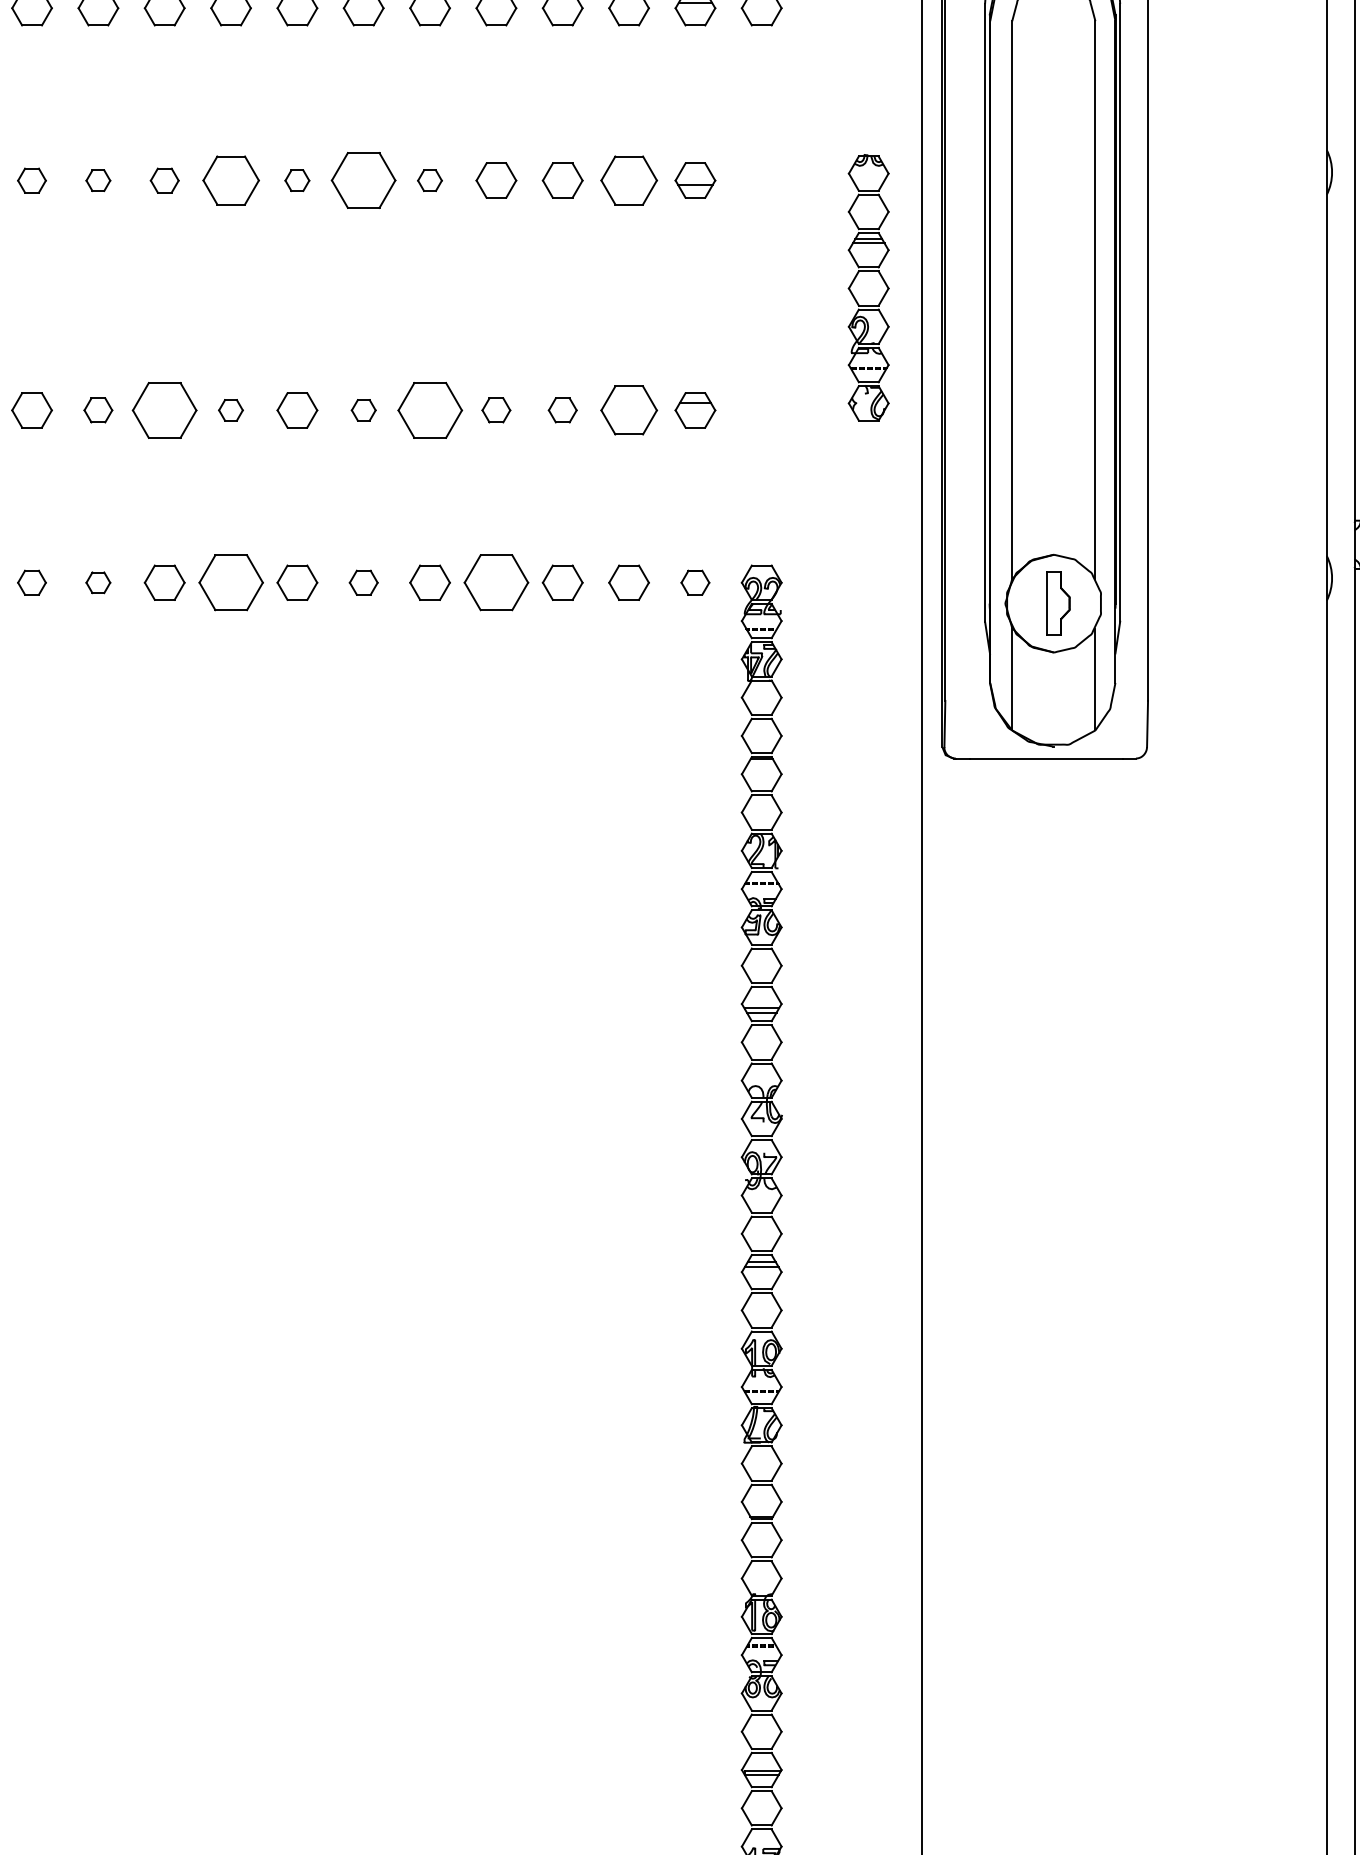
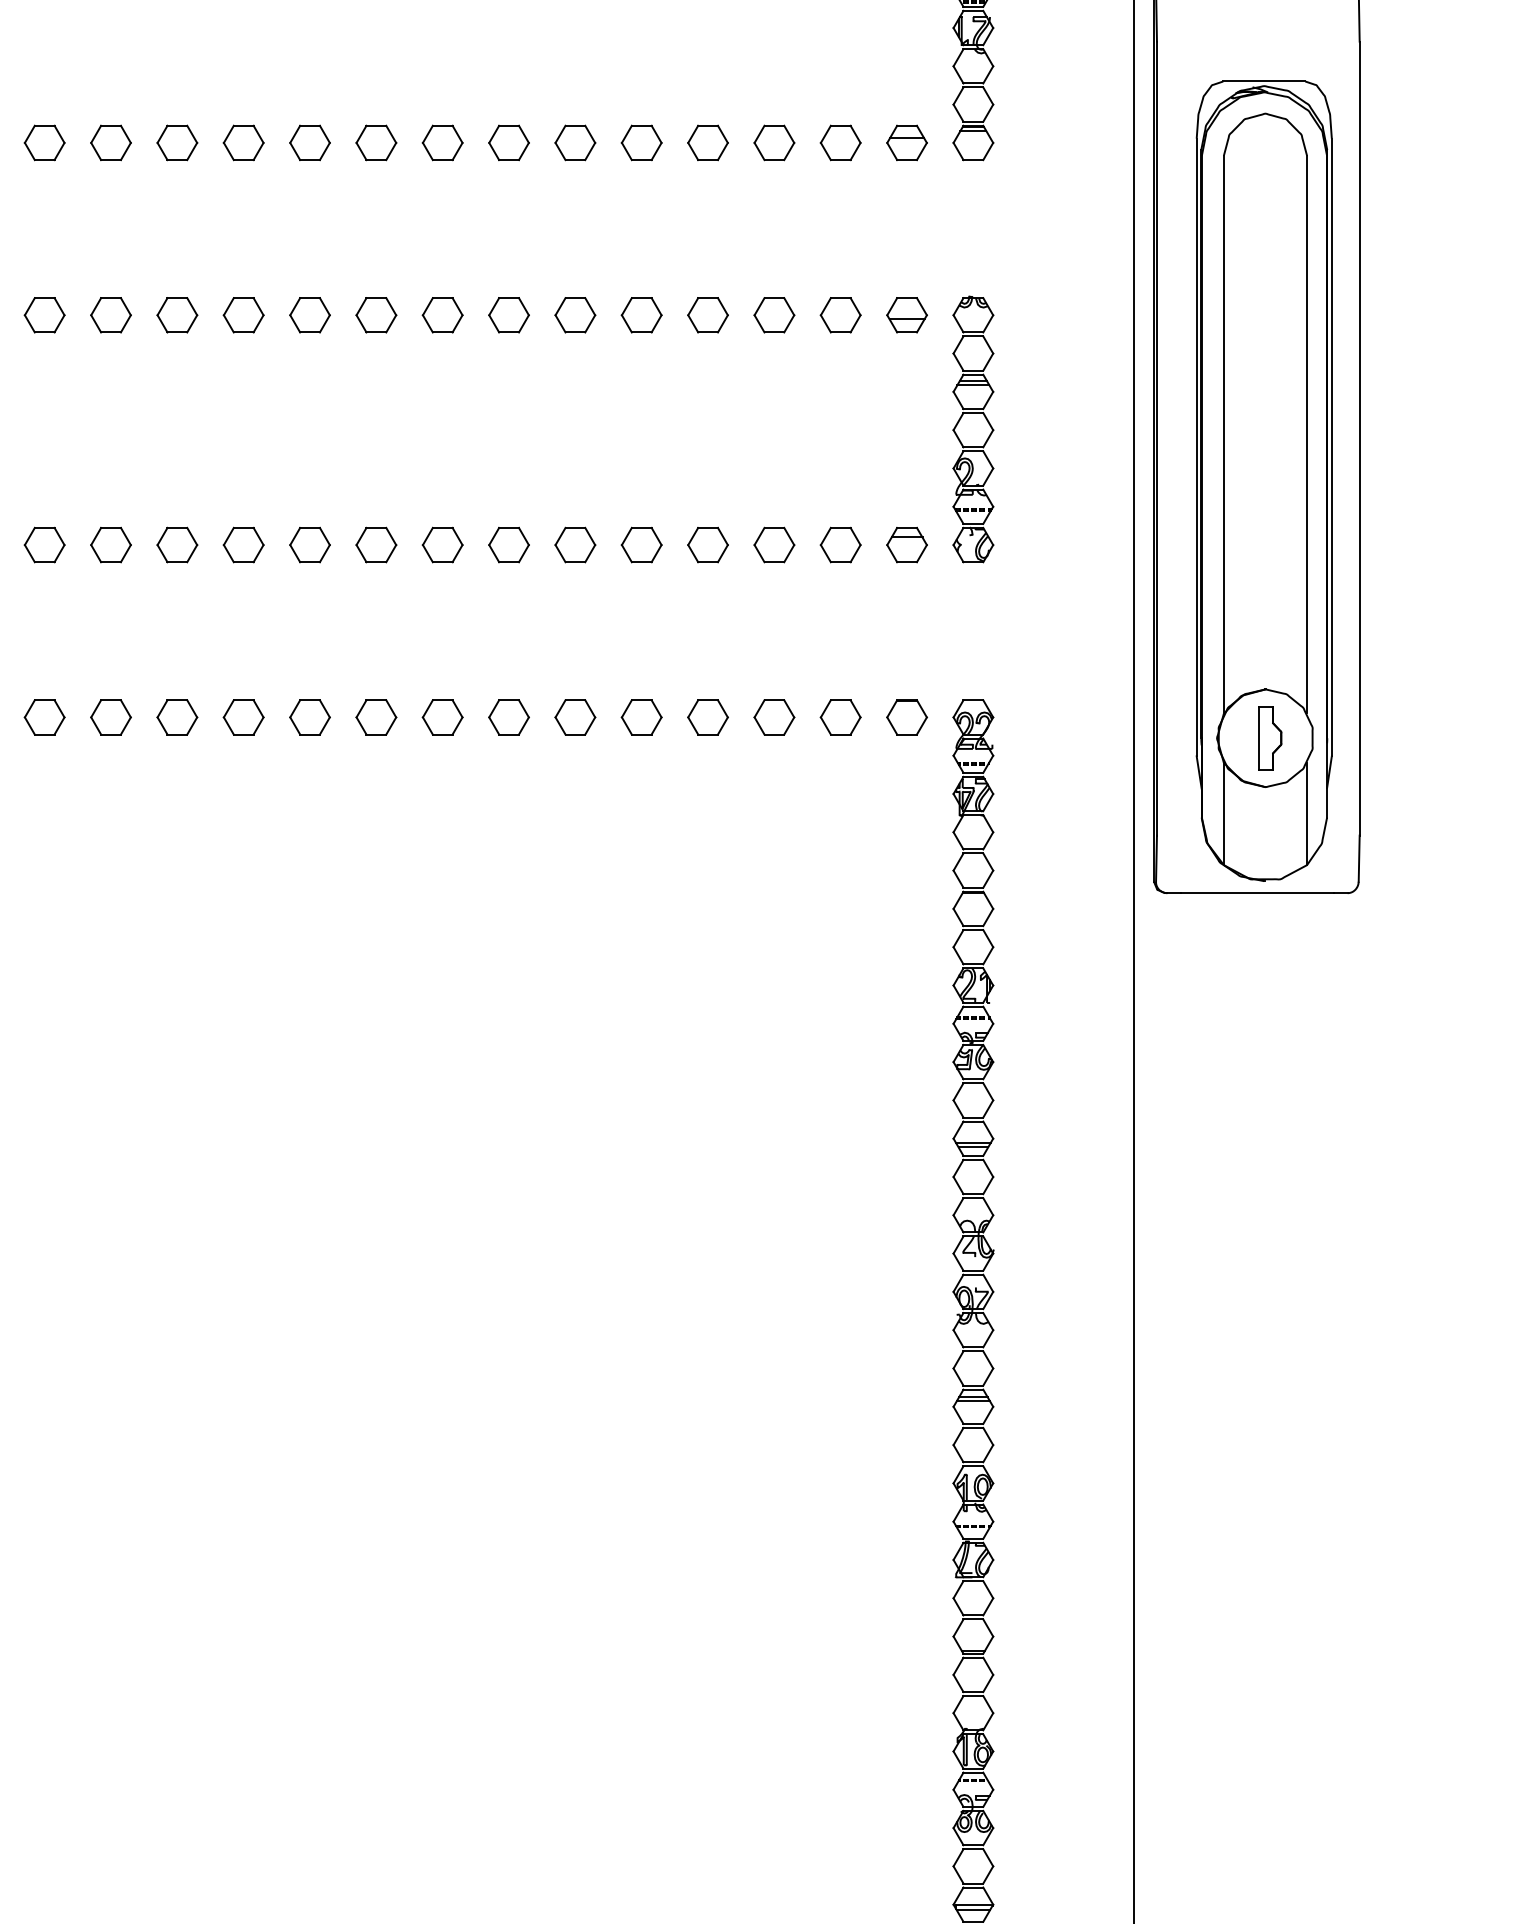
part: (31, 180) -> (243, 315), size x1.43
part: (97, 180) -> (309, 315), size x1.67
part: (164, 180) -> (376, 315), size x1.43
part: (230, 180) -> (442, 315), size x0.71
part: (296, 180) -> (508, 315), size x1.67
part: (363, 180) -> (575, 315), size x0.62
part: (429, 180) -> (641, 315), size x1.67
part: (628, 180) -> (840, 315), size x0.71
part: (868, 287) -> (973, 429), moved
part: (97, 409) -> (309, 544), size x1.43
part: (164, 409) -> (376, 544), size x0.62
part: (230, 409) -> (442, 544), size x1.67
part: (363, 409) -> (575, 544), size x1.67
part: (429, 409) -> (641, 544), size x0.62
part: (495, 409) -> (707, 544), size x1.43
part: (562, 409) -> (774, 544), size x1.43
part: (628, 409) -> (840, 544), size x0.71
part: (31, 582) -> (243, 717), size x1.43
part: (97, 582) -> (309, 717), size x1.67
part: (230, 582) -> (442, 717), size x0.62
part: (363, 582) -> (575, 717), size x1.43
part: (495, 582) -> (707, 717), size x0.62
part: (694, 582) -> (906, 717), size x1.43

